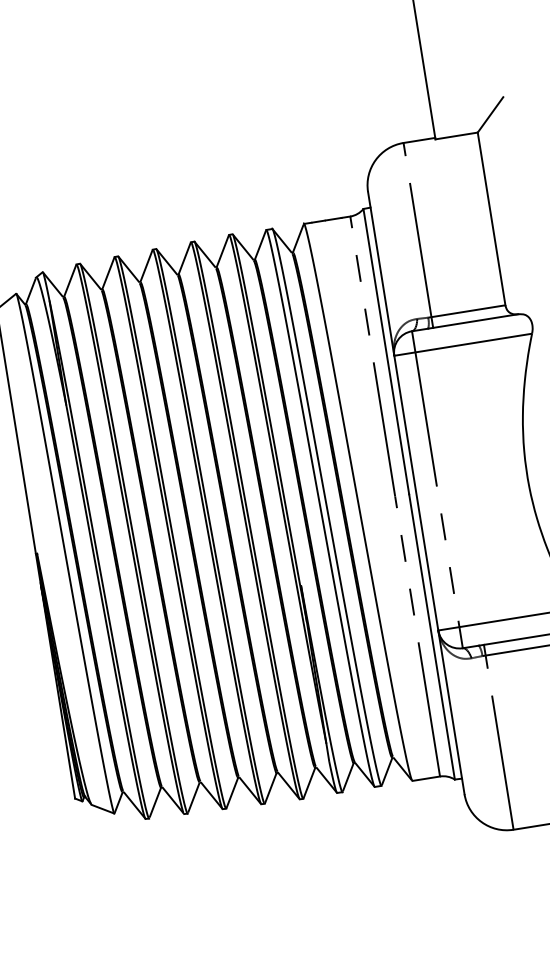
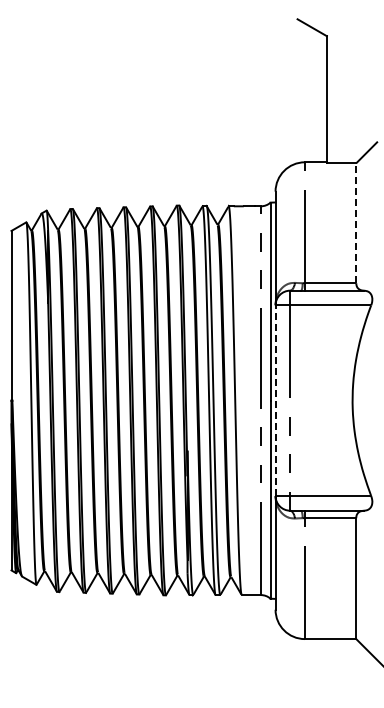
line: (492, 219) -> (356, 223), solid -> dashed
line: (416, 492) -> (275, 400), solid -> dashed

